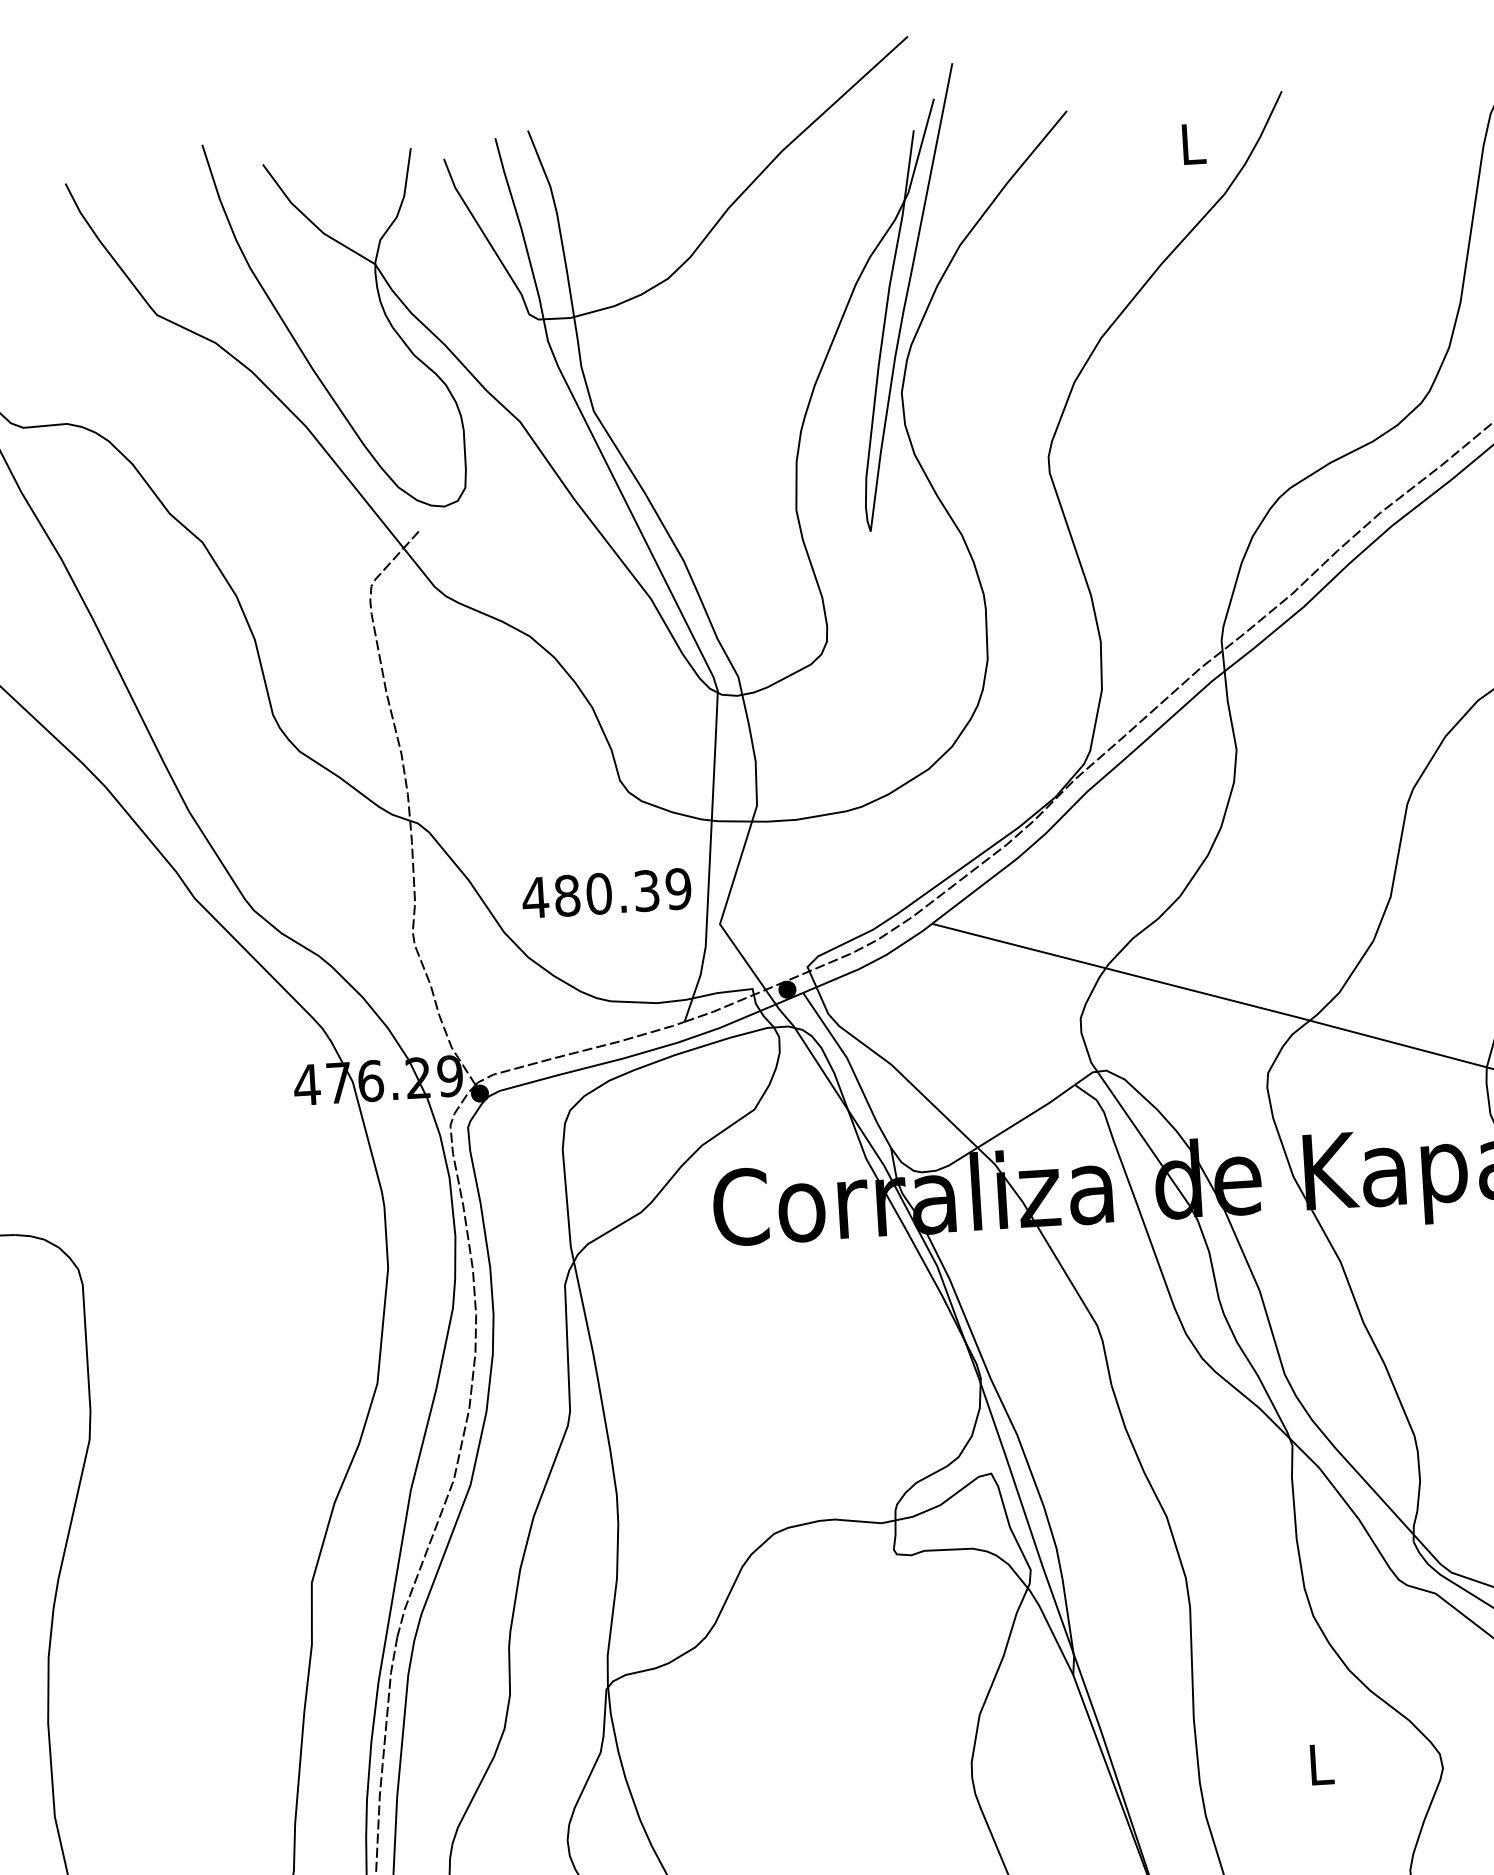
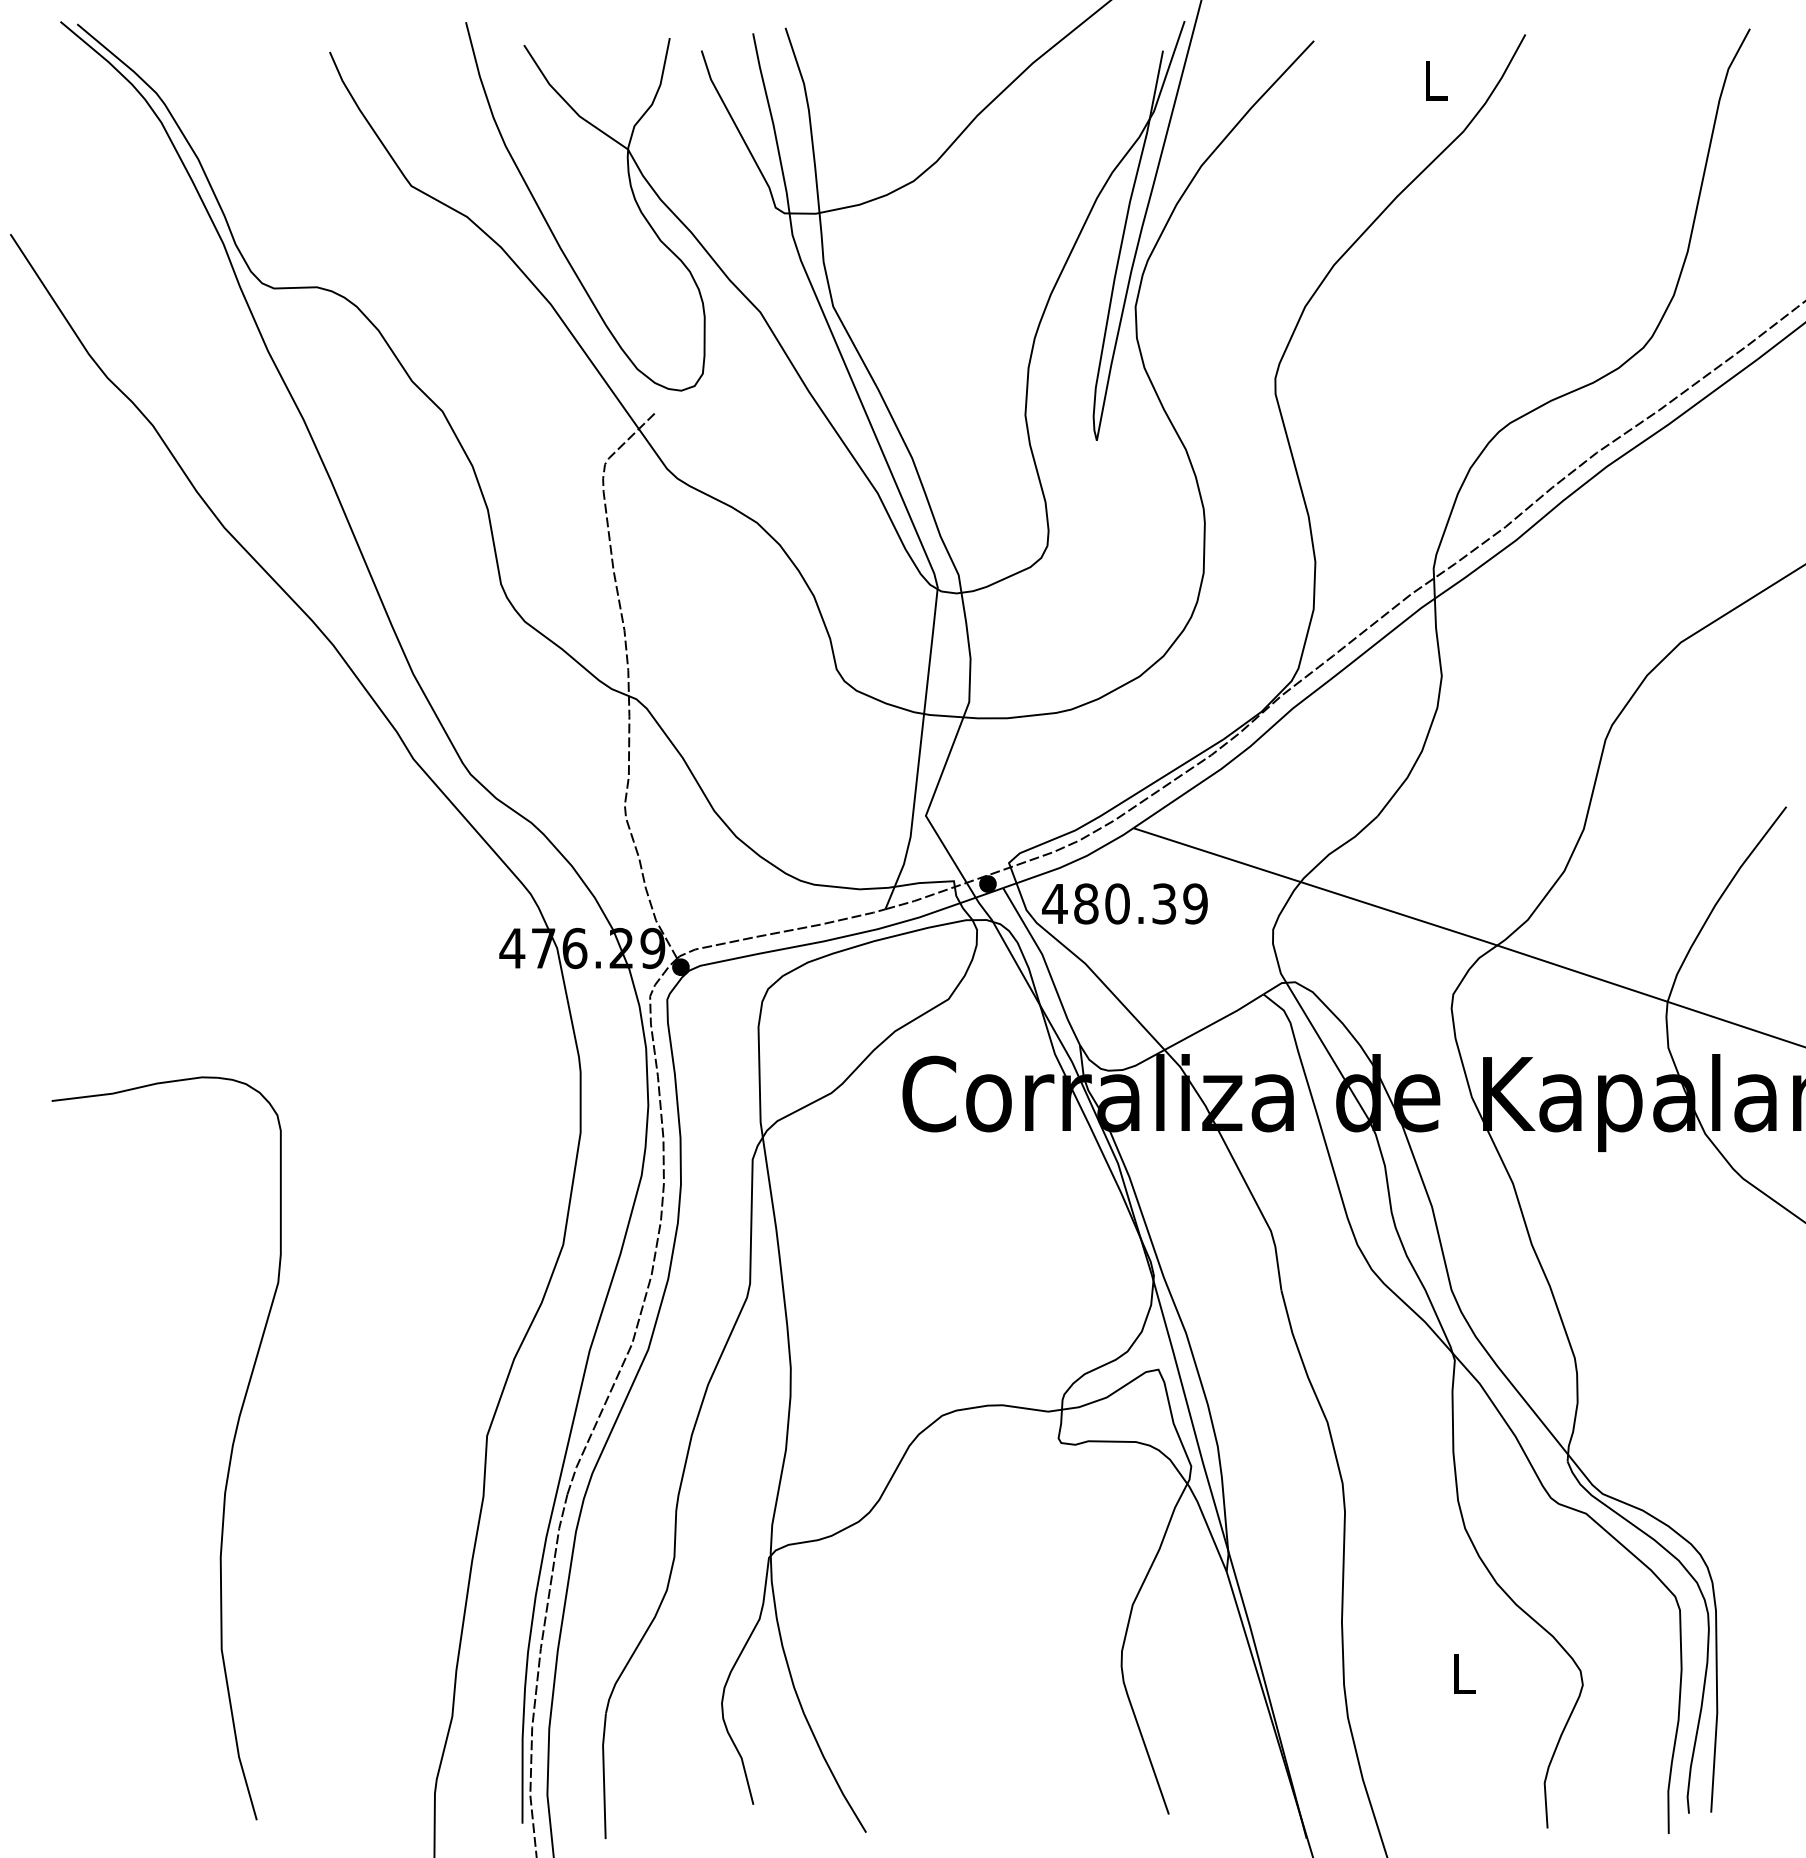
text: (606, 892) -> (1124, 903), moved

